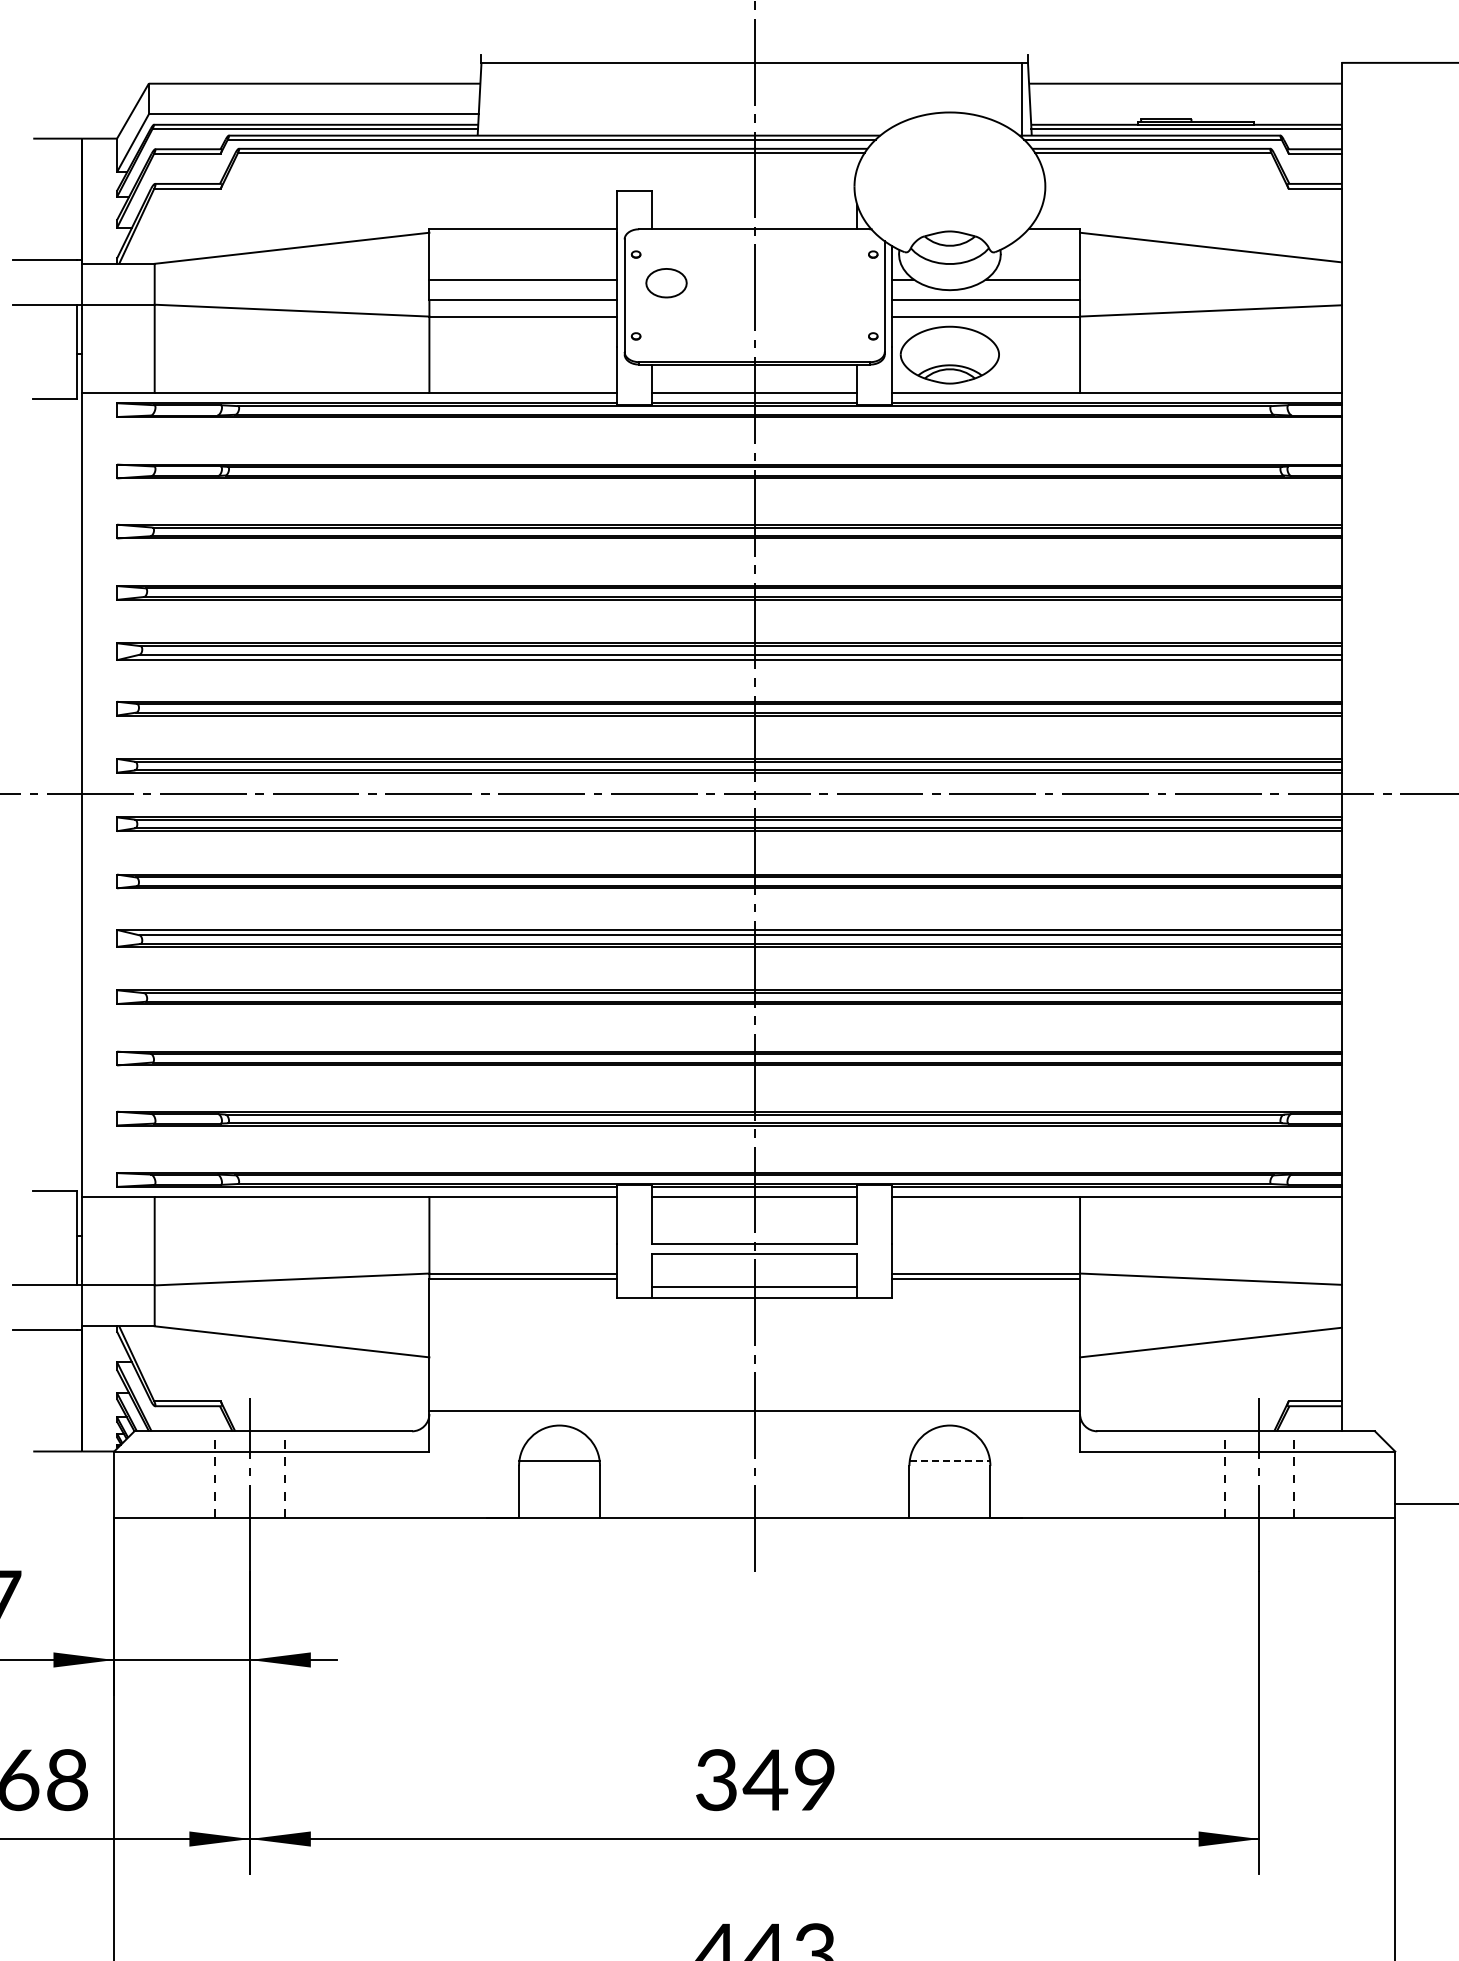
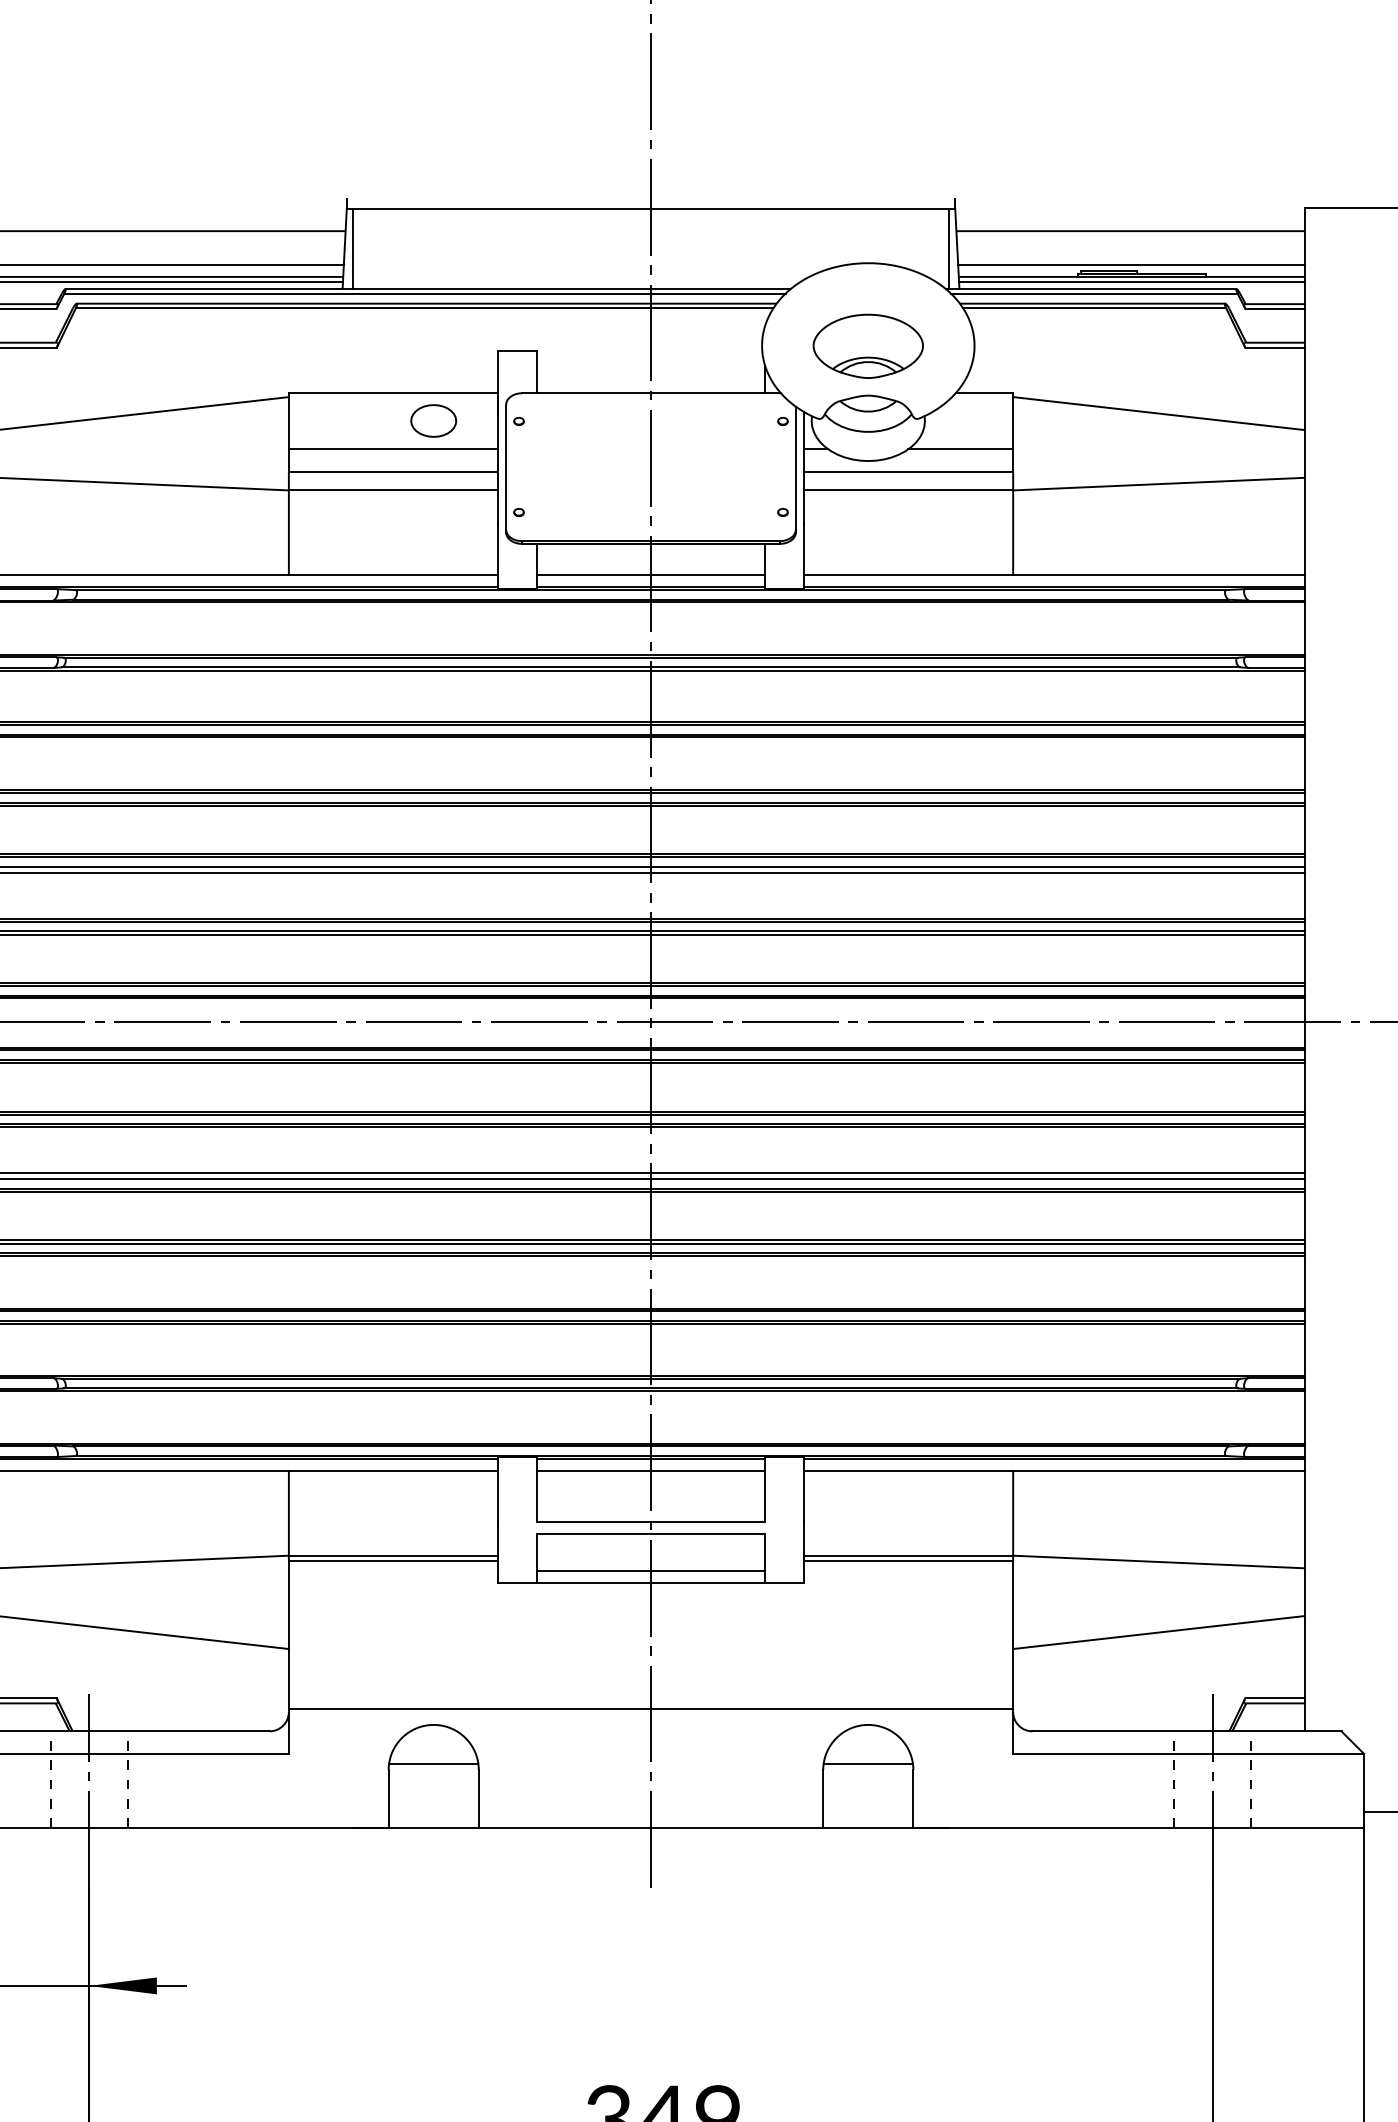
line: (487, 99) -> (353, 248), added
line: (1185, 114) -> (1130, 265), added
part: (666, 283) -> (433, 421), moved
part: (949, 354) -> (867, 345), moved
line: (950, 1461) -> (868, 1764), dashed -> solid

